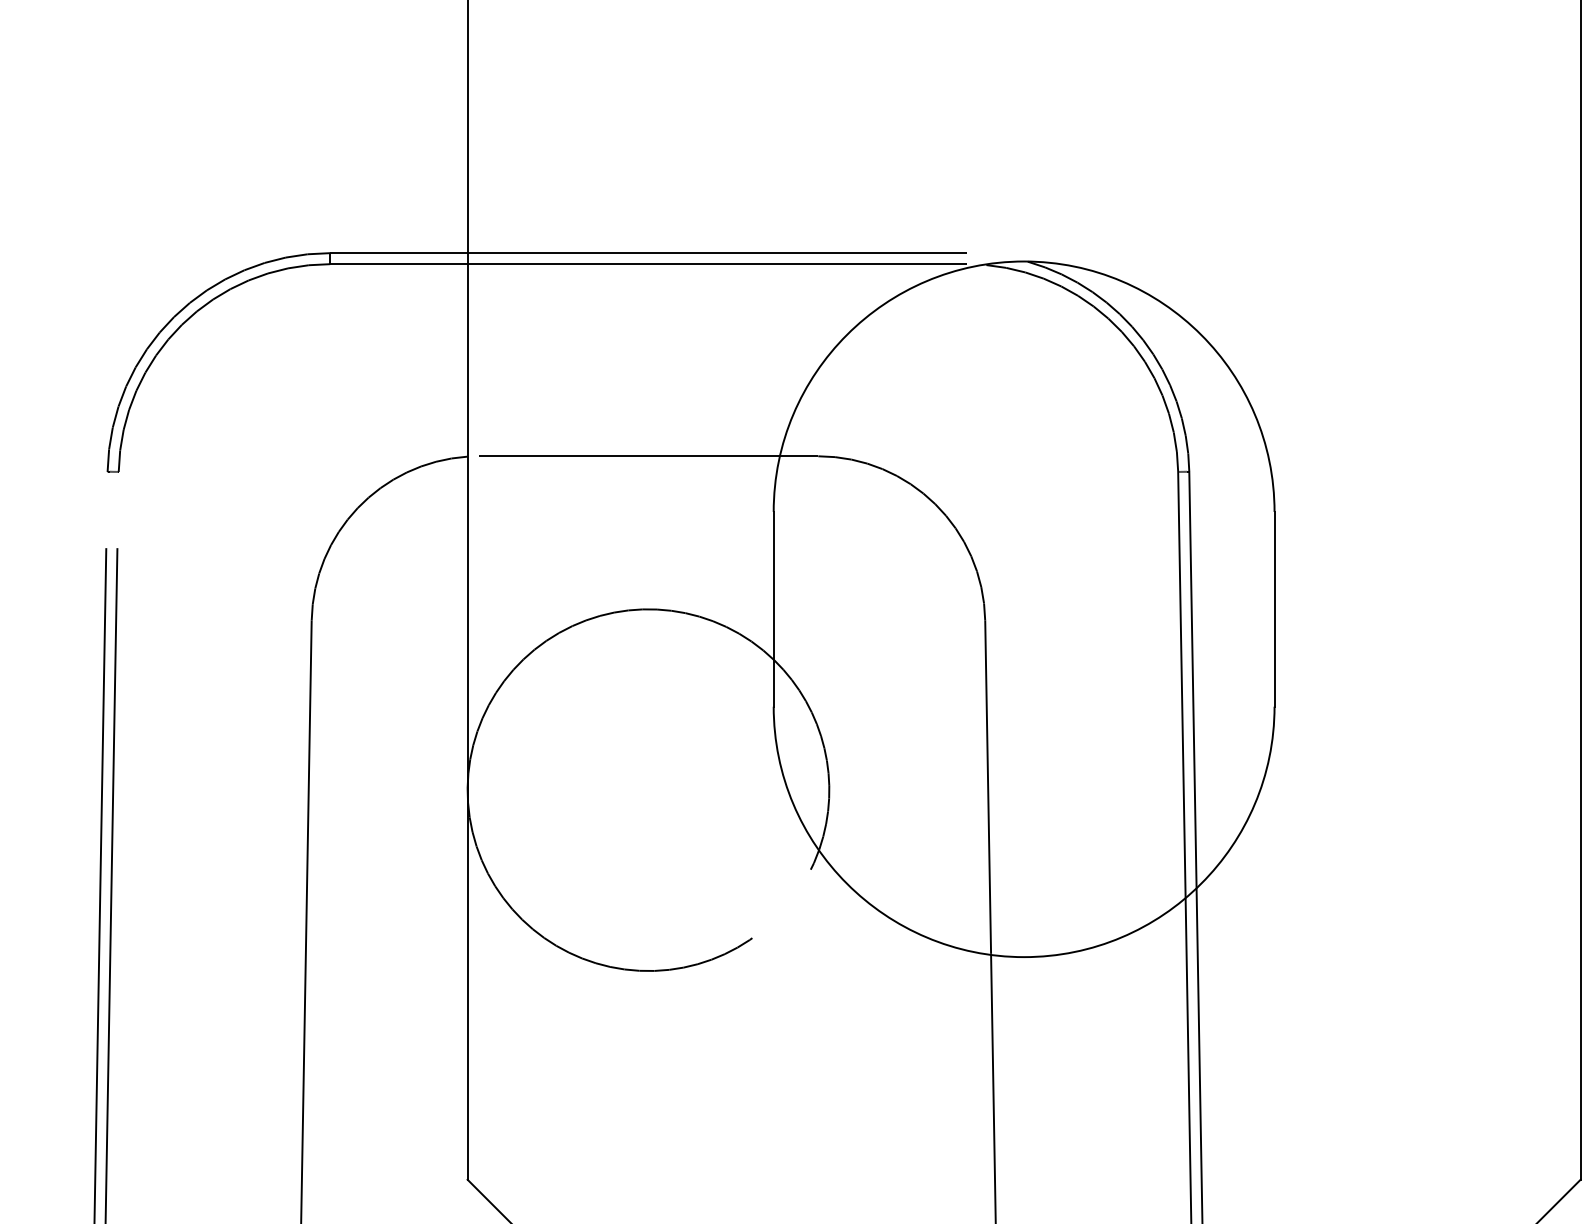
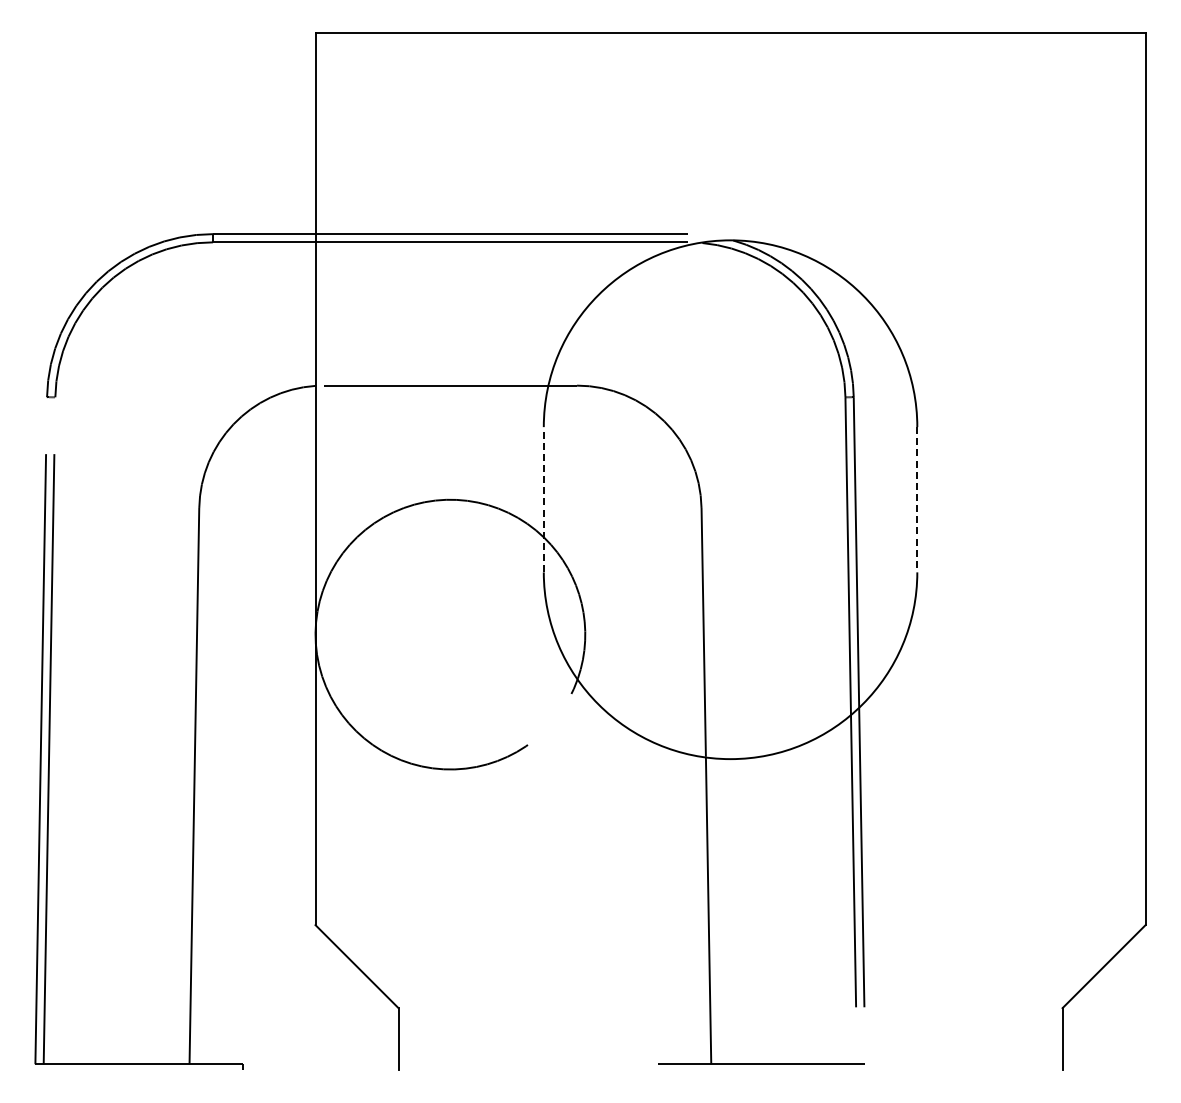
line: (773, 608) -> (543, 499), solid -> dashed
line: (1274, 608) -> (917, 499), solid -> dashed

